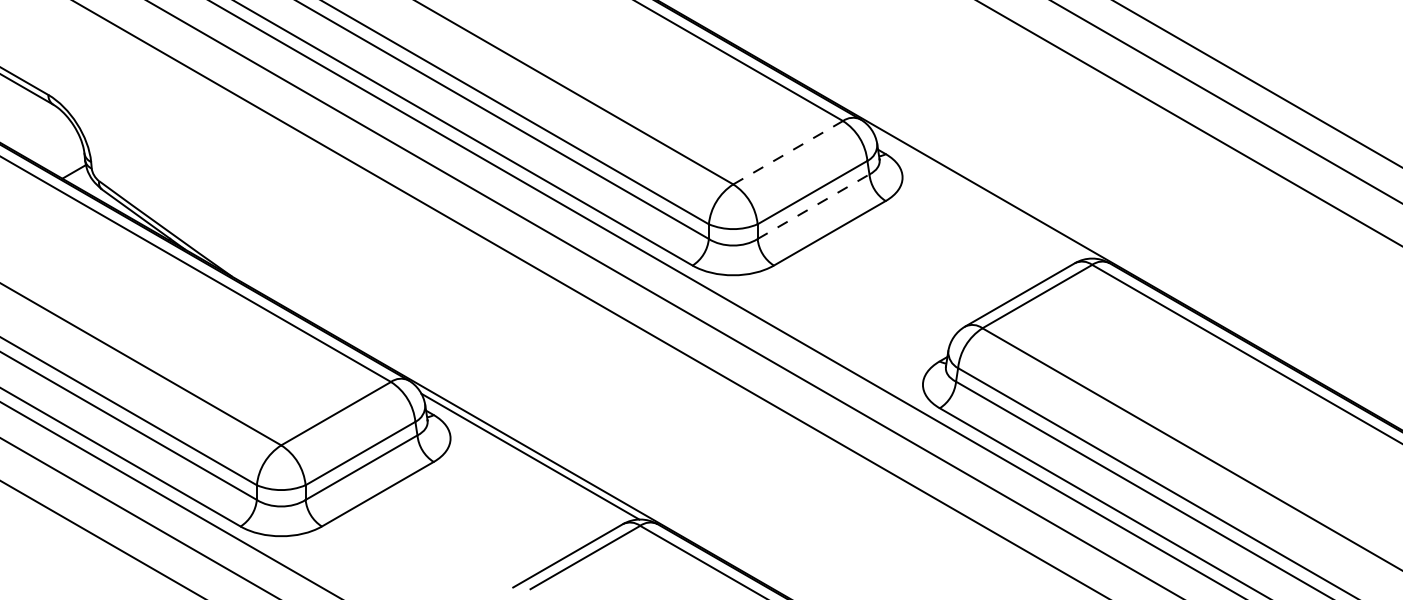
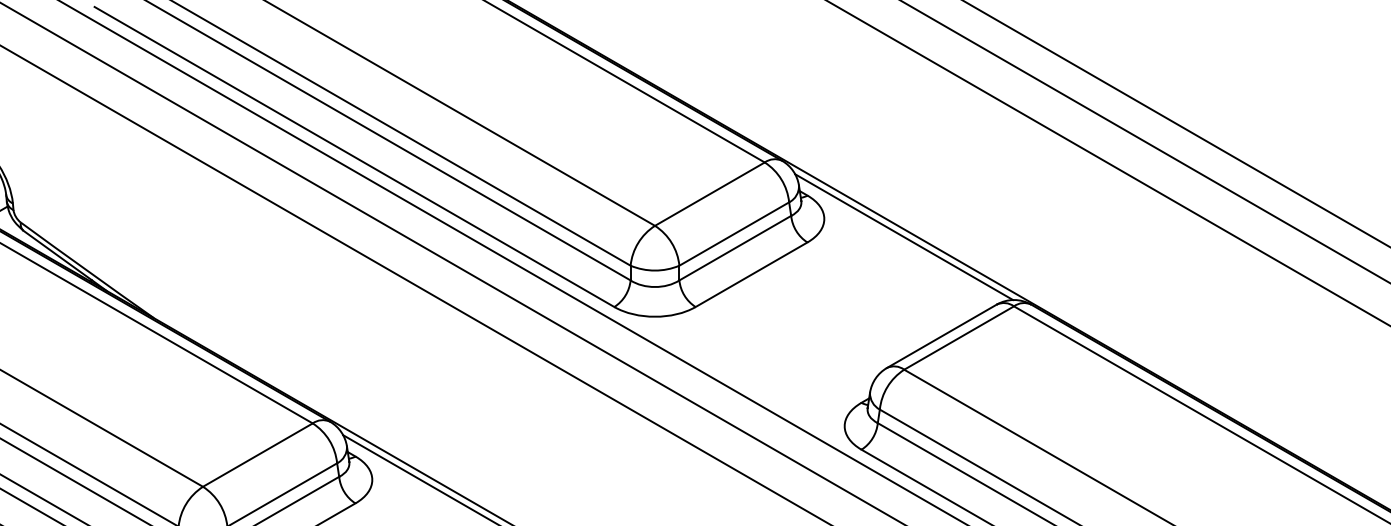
line: (788, 152) -> (710, 193), dashed -> solid
line: (982, 195) -> (904, 236), added
line: (813, 206) -> (735, 247), dashed -> solid

